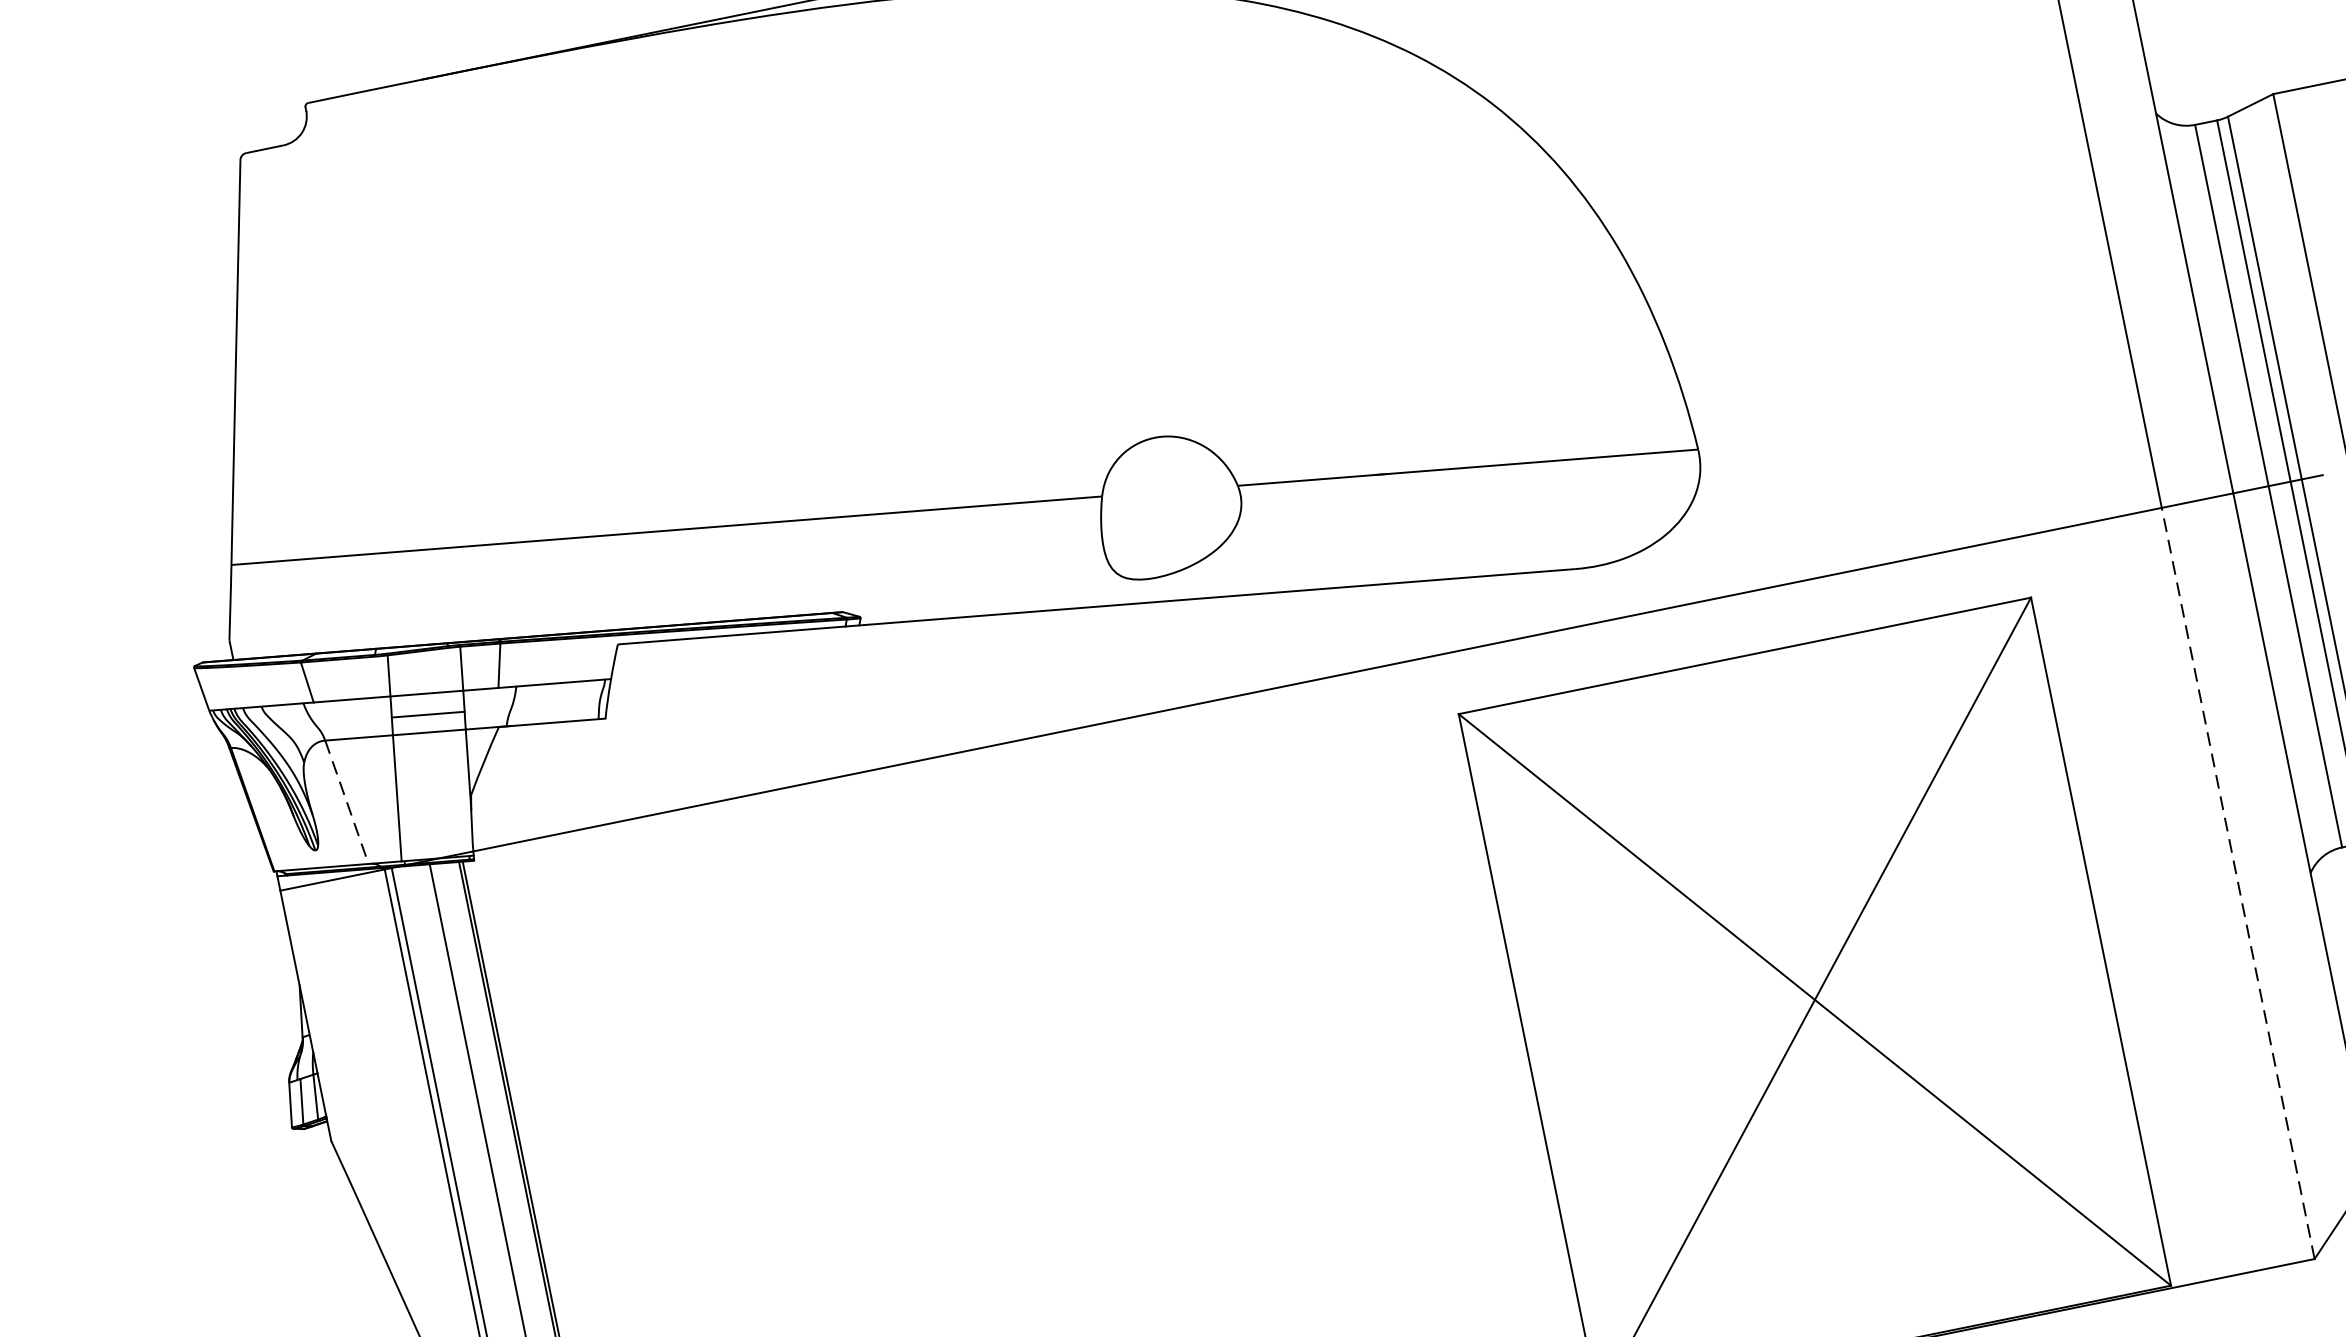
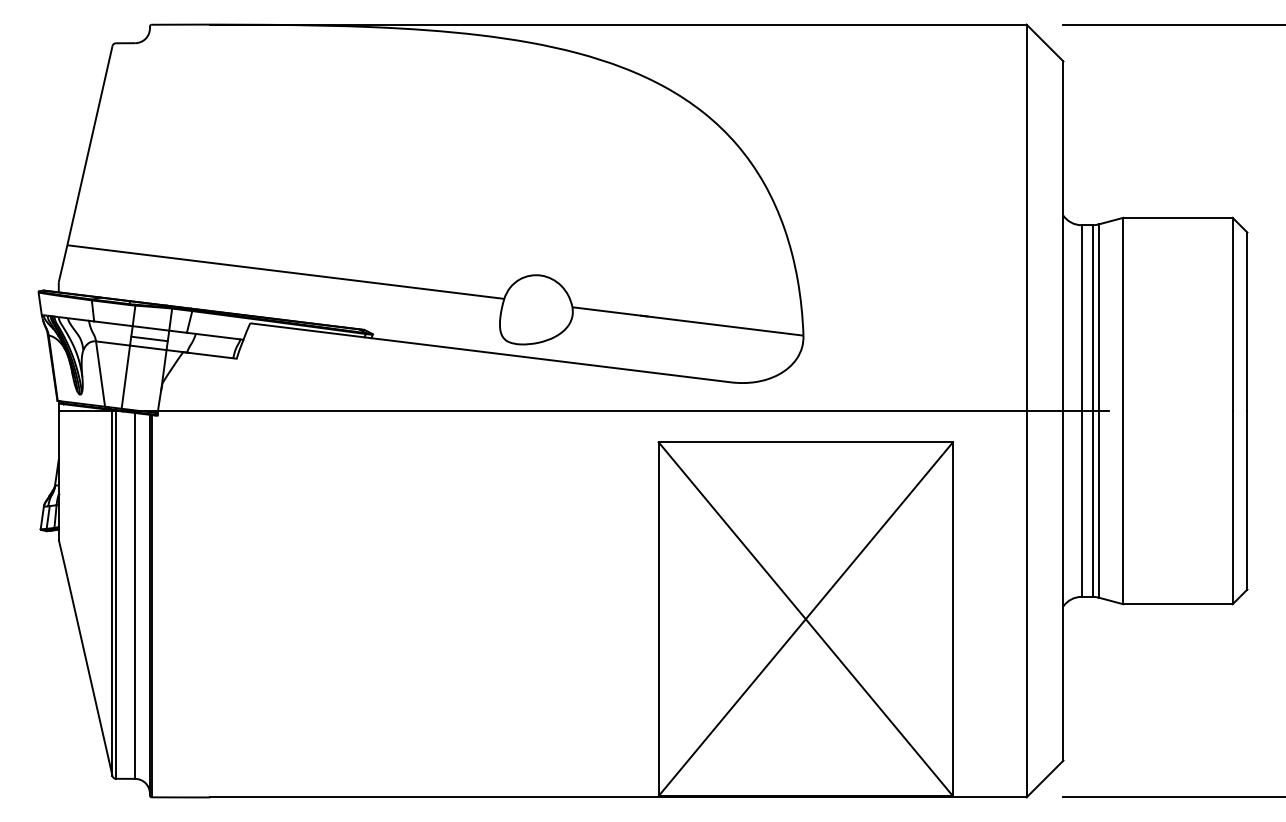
line: (346, 803) -> (100, 374), dashed -> solid
line: (2237, 882) -> (1026, 603), dashed -> solid

